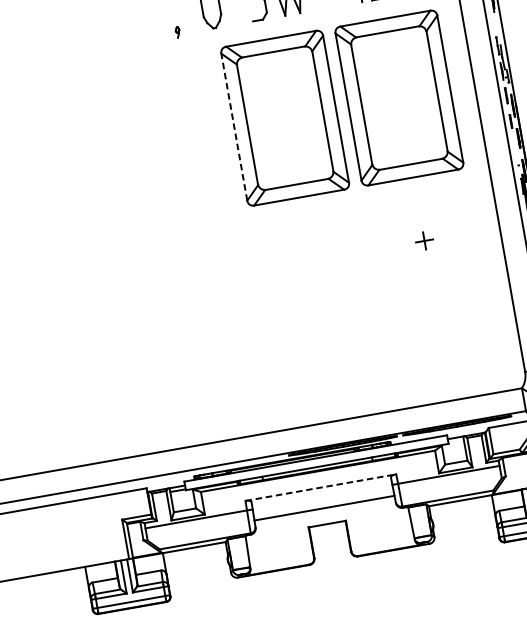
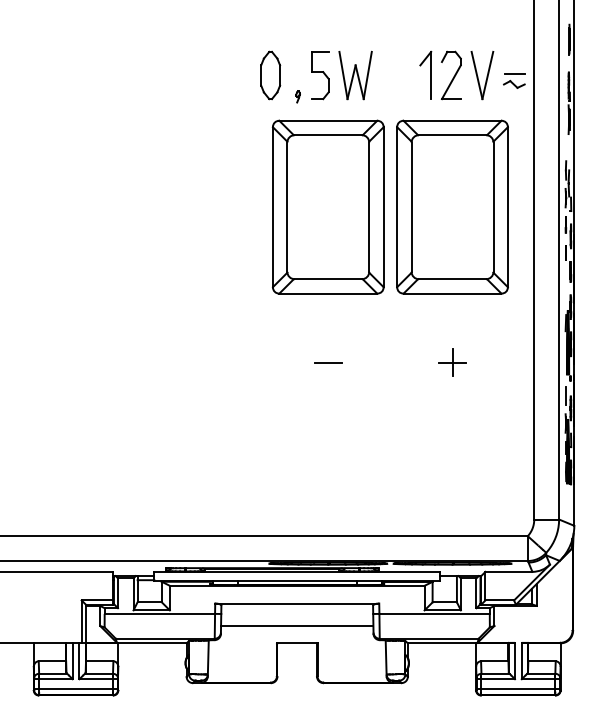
part: (177, 32) -> (297, 96), moved
line: (233, 127) -> (272, 207), dashed -> solid
part: (424, 240) -> (452, 362), size x1.43
line: (309, 261) -> (327, 362), added
line: (321, 487) -> (297, 603), dashed -> solid

